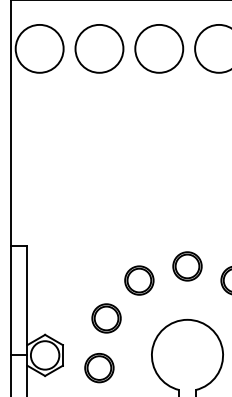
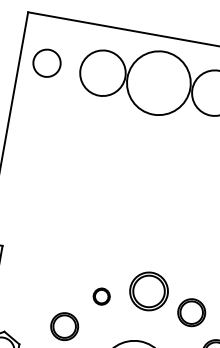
circle: (39, 48) -> (46, 62), size x0.6
circle: (159, 48) -> (159, 82), size x1.4
part: (187, 266) -> (149, 291), size x1.4
part: (139, 280) -> (101, 296), size x0.6

